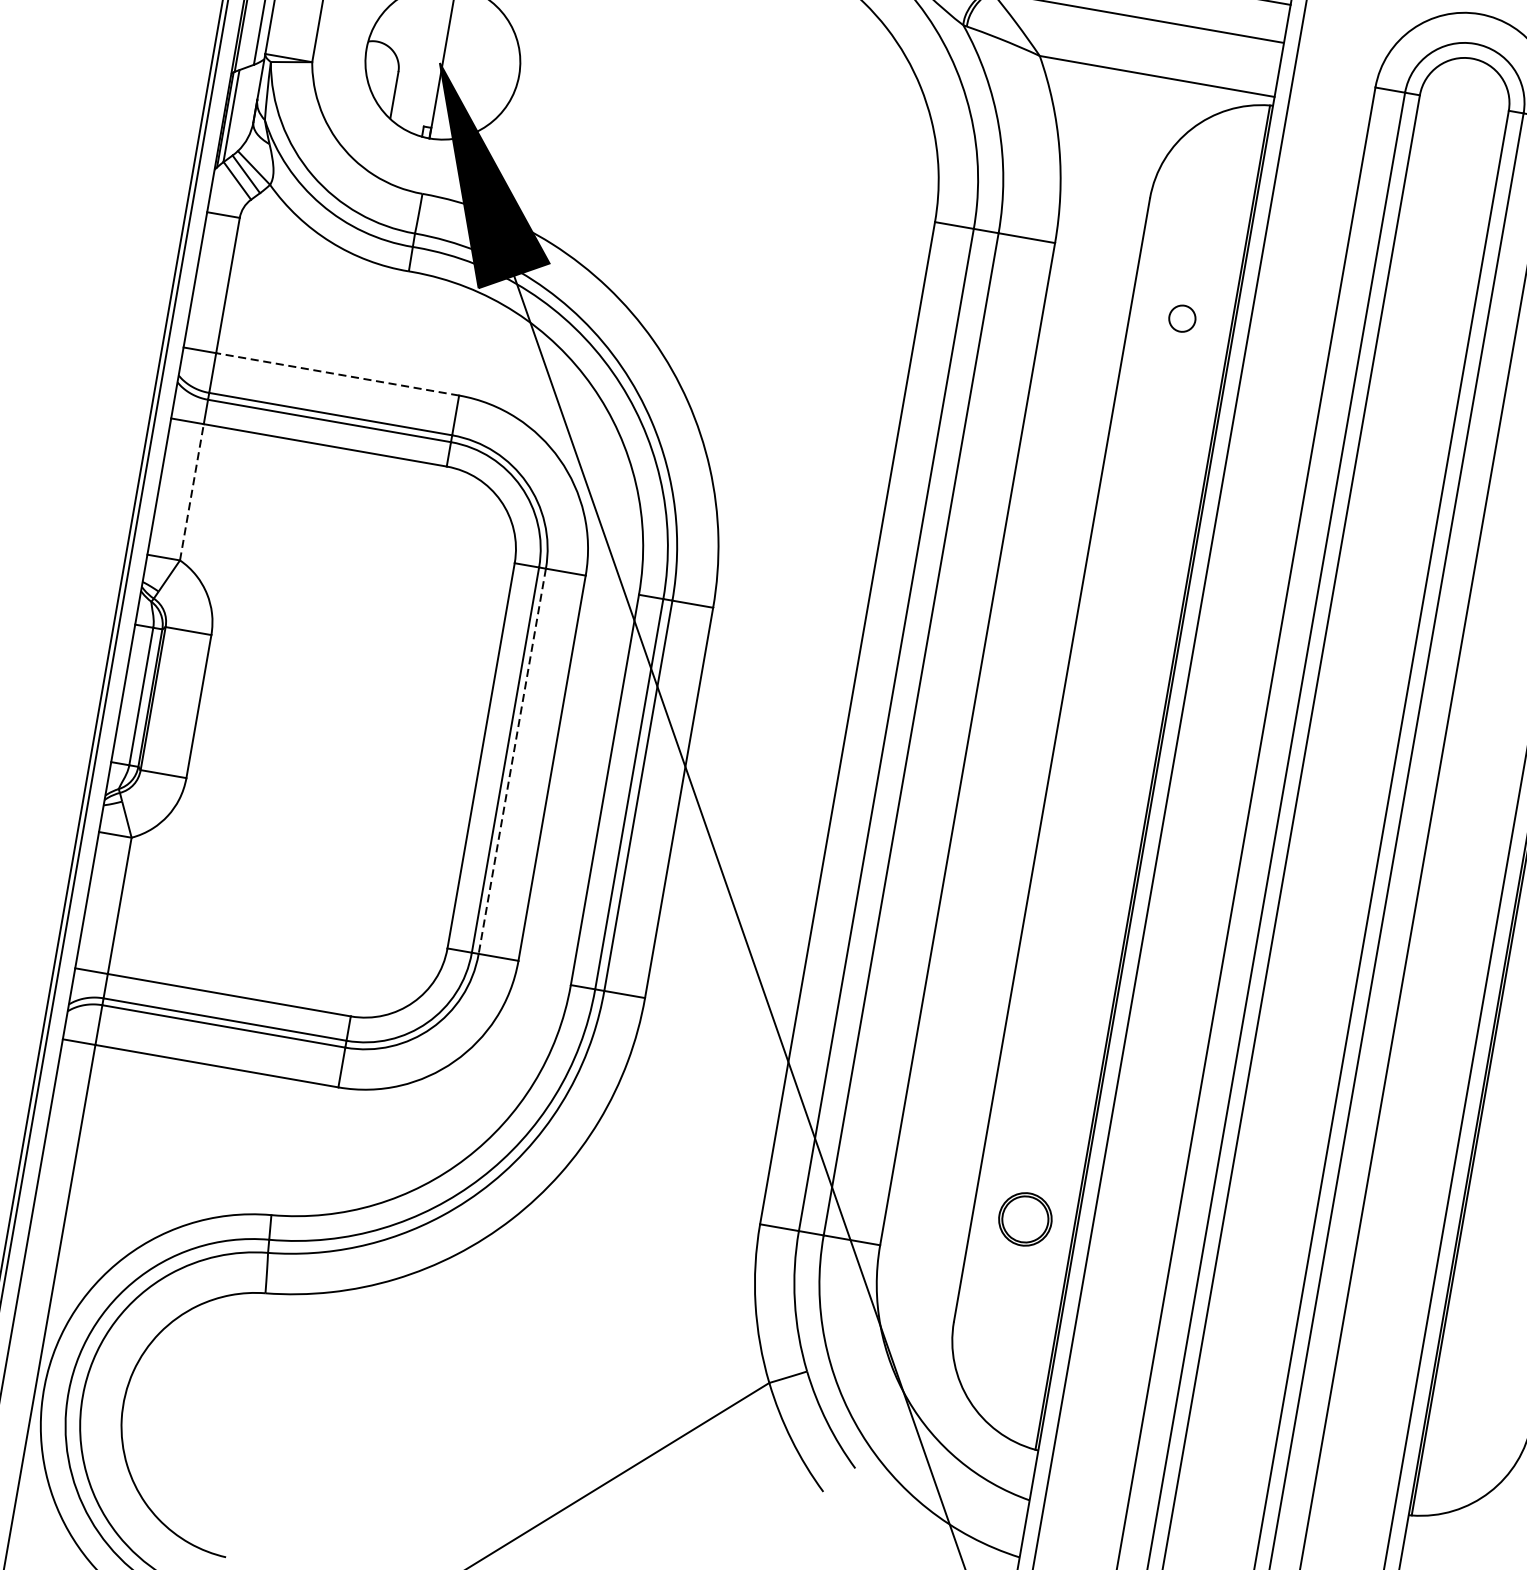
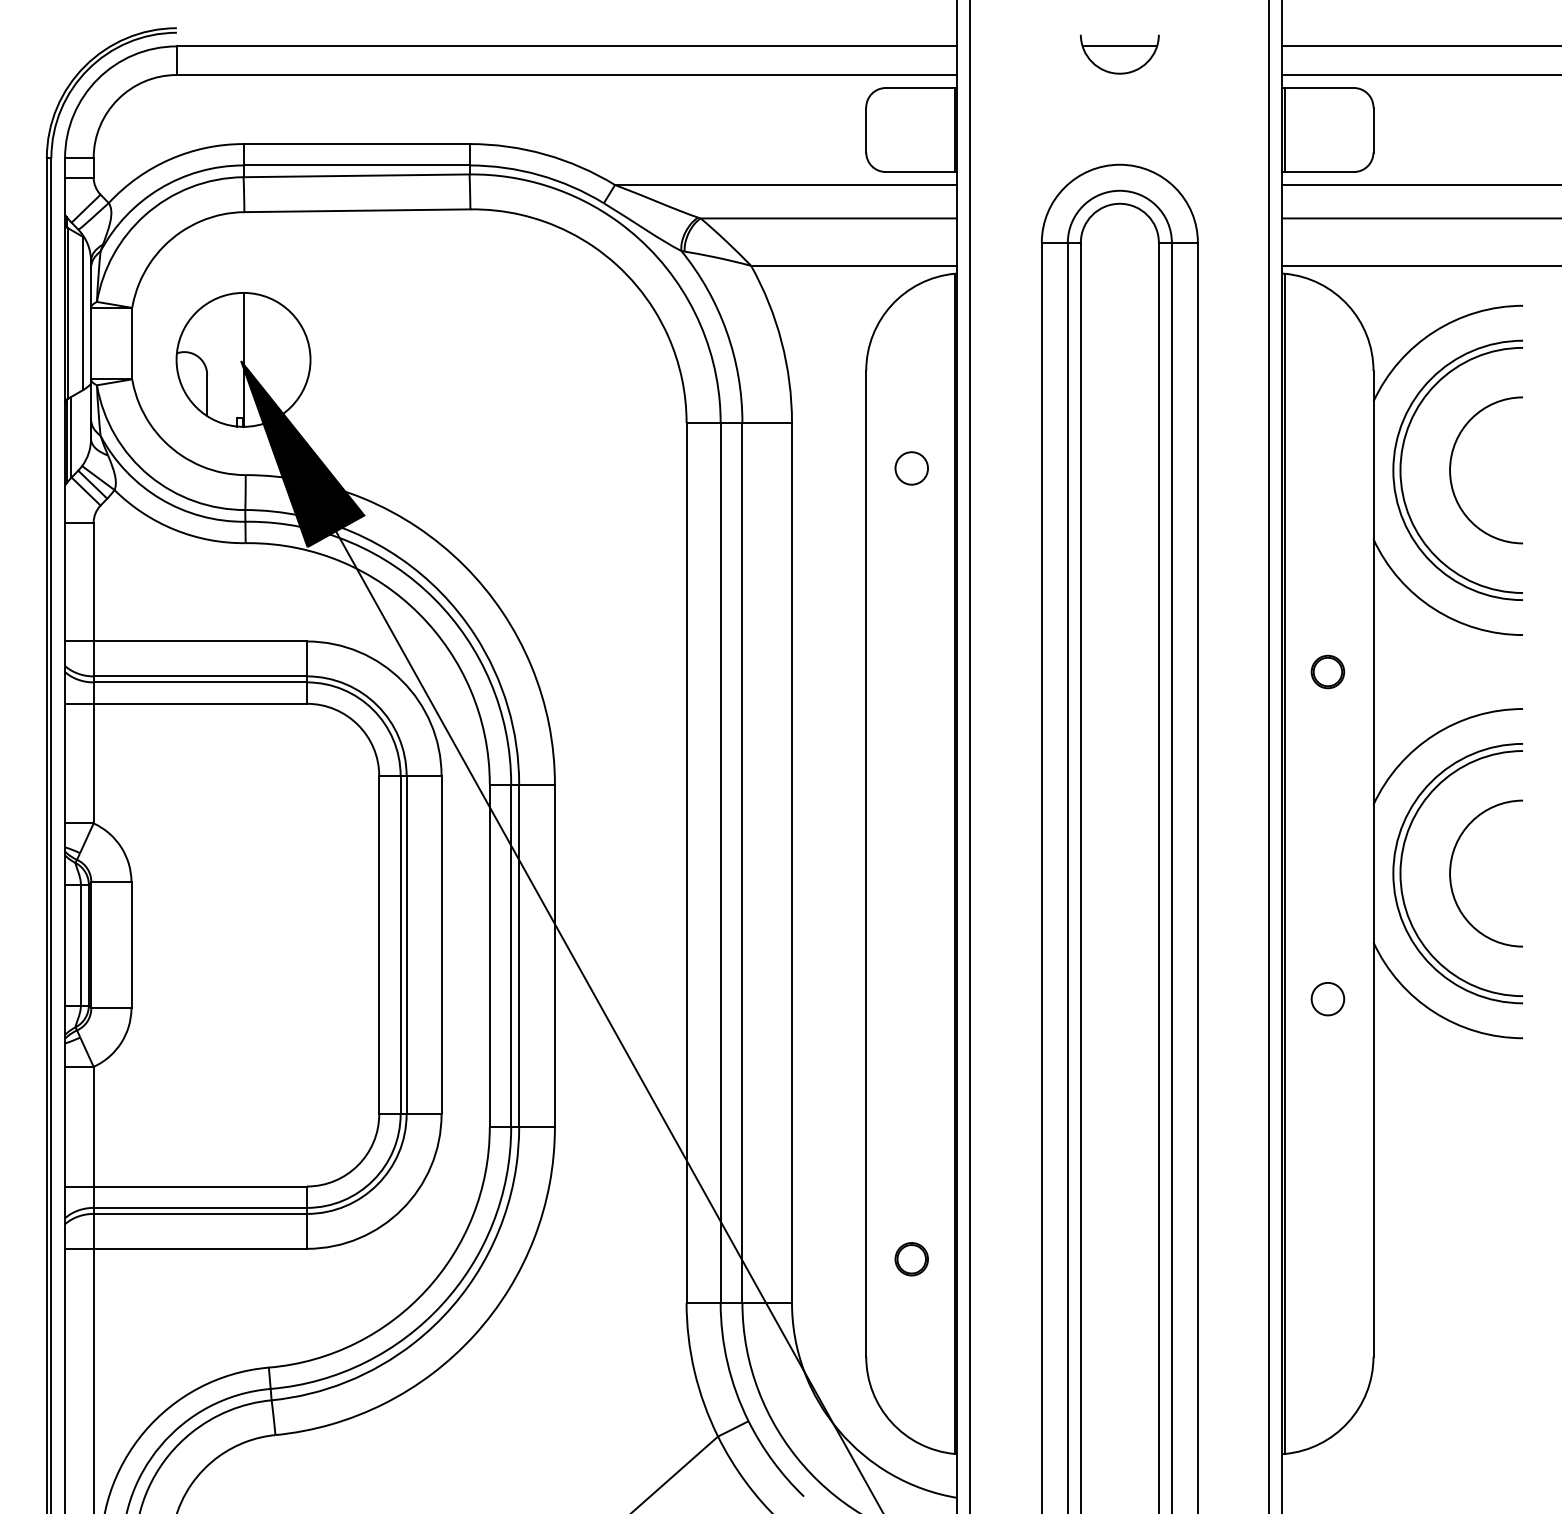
circle: (1182, 318) -> (911, 468), size x1.43
line: (337, 374) -> (200, 641), dashed -> solid
line: (191, 492) -> (93, 763), dashed -> solid
line: (512, 761) -> (406, 945), dashed -> solid
part: (1024, 1219) -> (911, 1259), size x0.71

